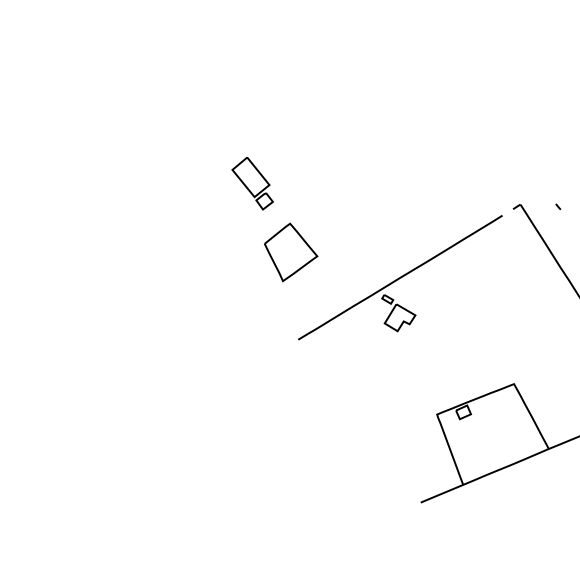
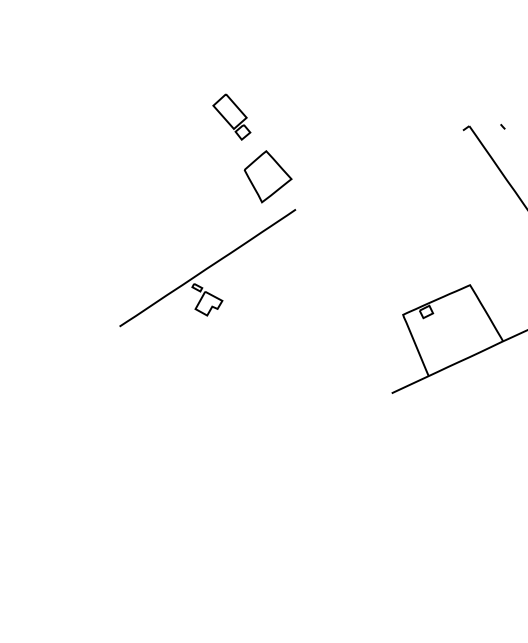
part: (400, 278) -> (207, 268), moved

